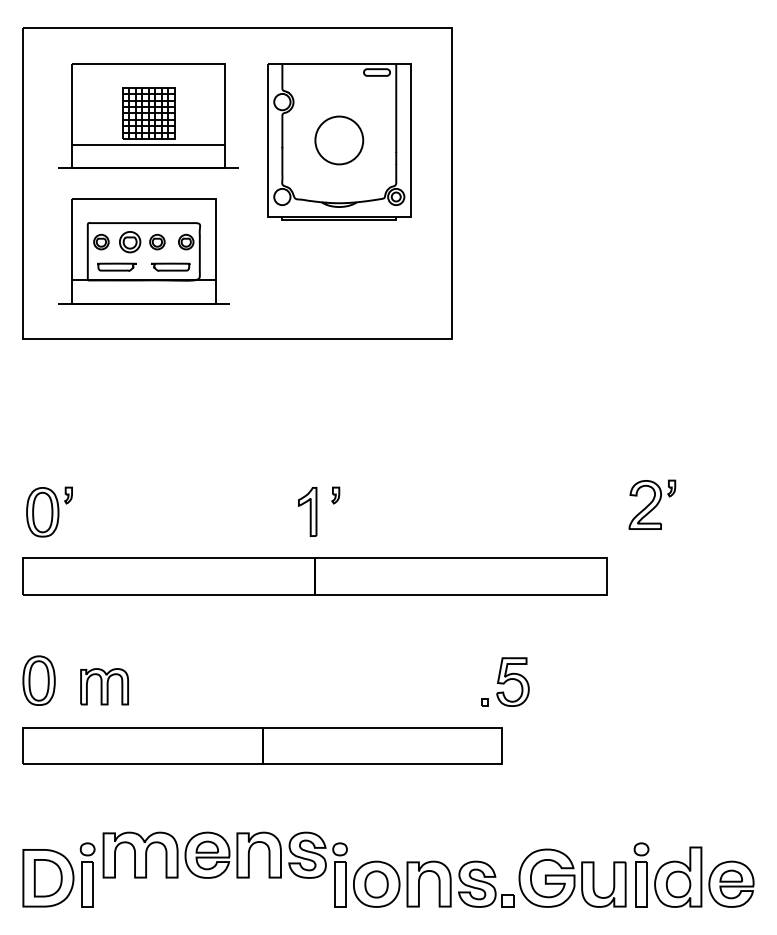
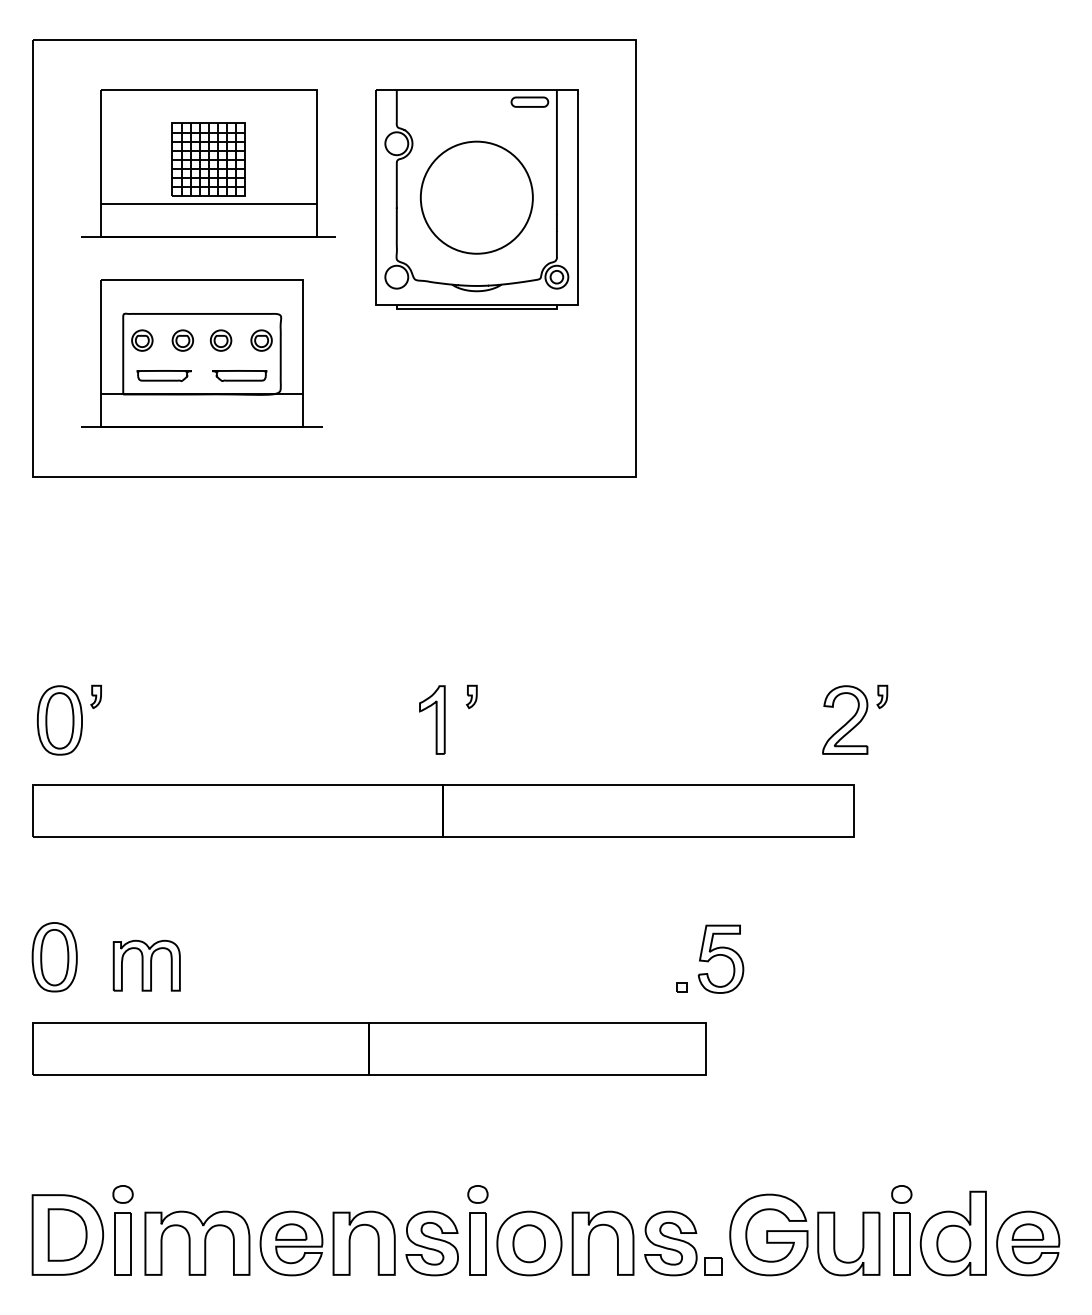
circle: (339, 140) -> (477, 197), size x1.67
part: (130, 241) -> (183, 339), size x0.71
part: (652, 504) -> (855, 719), moved
part: (214, 854) -> (301, 1242), moved

